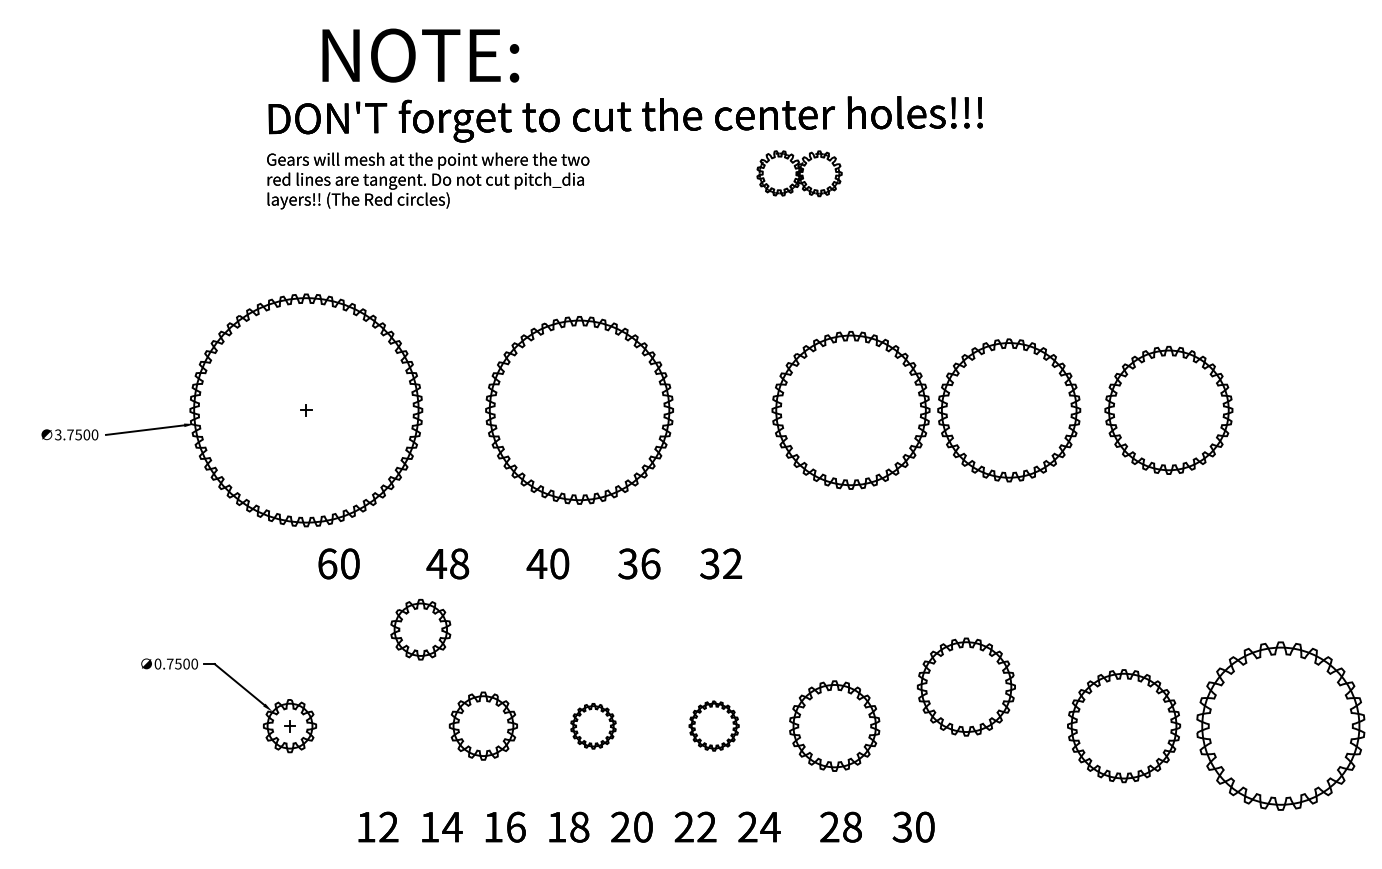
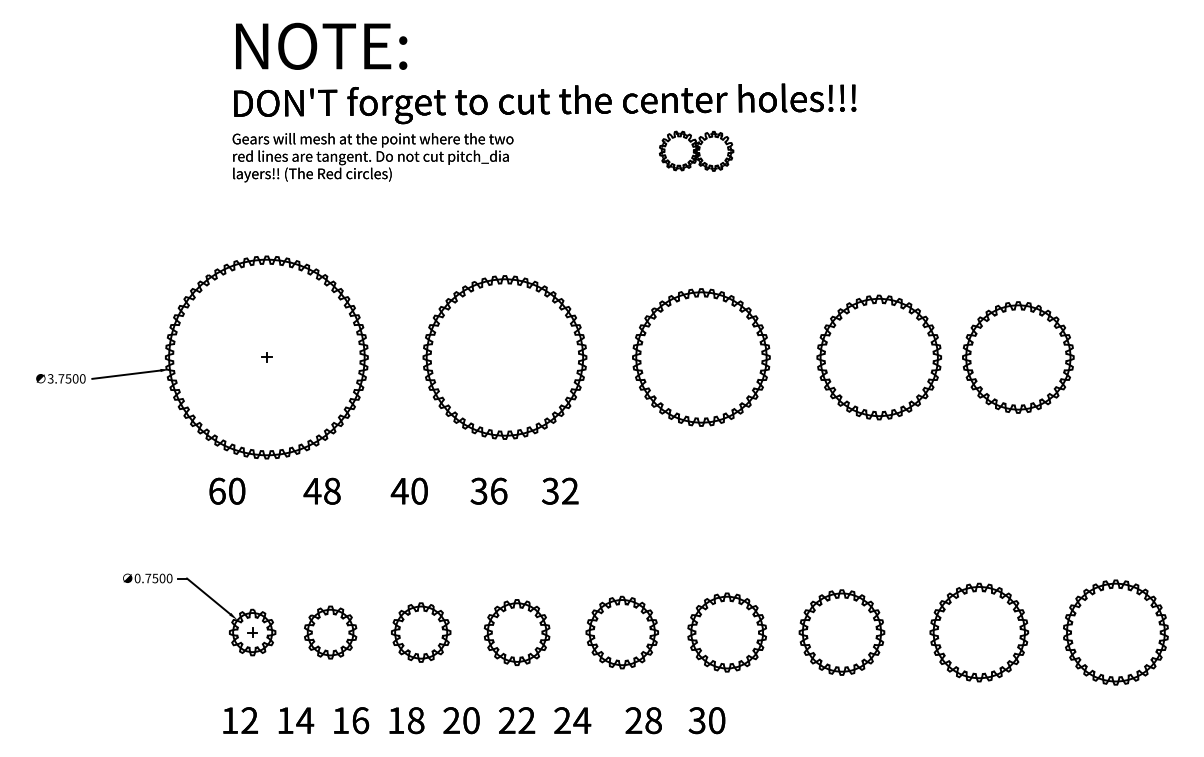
text: (420, 54) -> (321, 45), moved
part: (851, 410) -> (701, 357), moved
text: (529, 563) -> (393, 490), moved
part: (420, 629) -> (330, 632), moved
part: (965, 687) -> (841, 632), moved
part: (592, 726) -> (516, 632), size x1.67
part: (713, 726) -> (621, 632), size x1.67
part: (1280, 726) -> (1115, 632), size x0.71
text: (646, 827) -> (474, 720), moved

